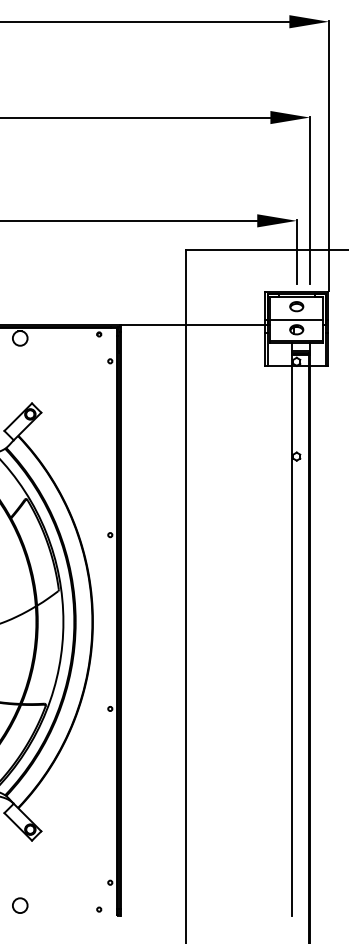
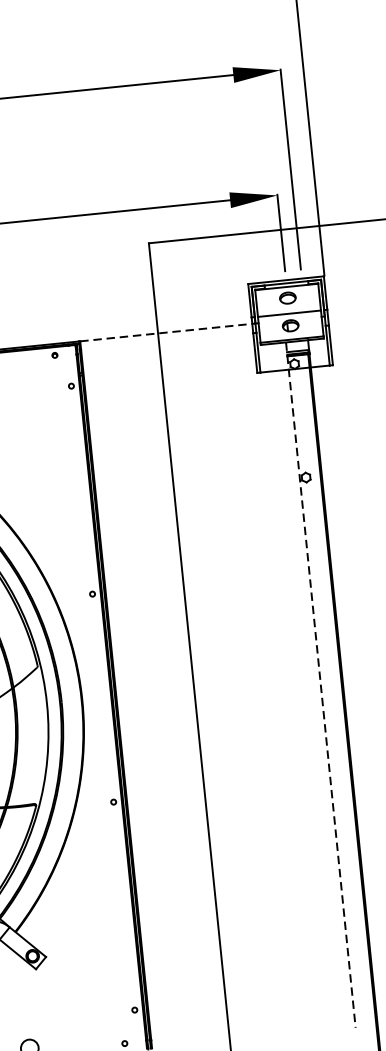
line: (195, 324) -> (168, 331), solid -> dashed
line: (291, 630) -> (320, 686), solid -> dashed

